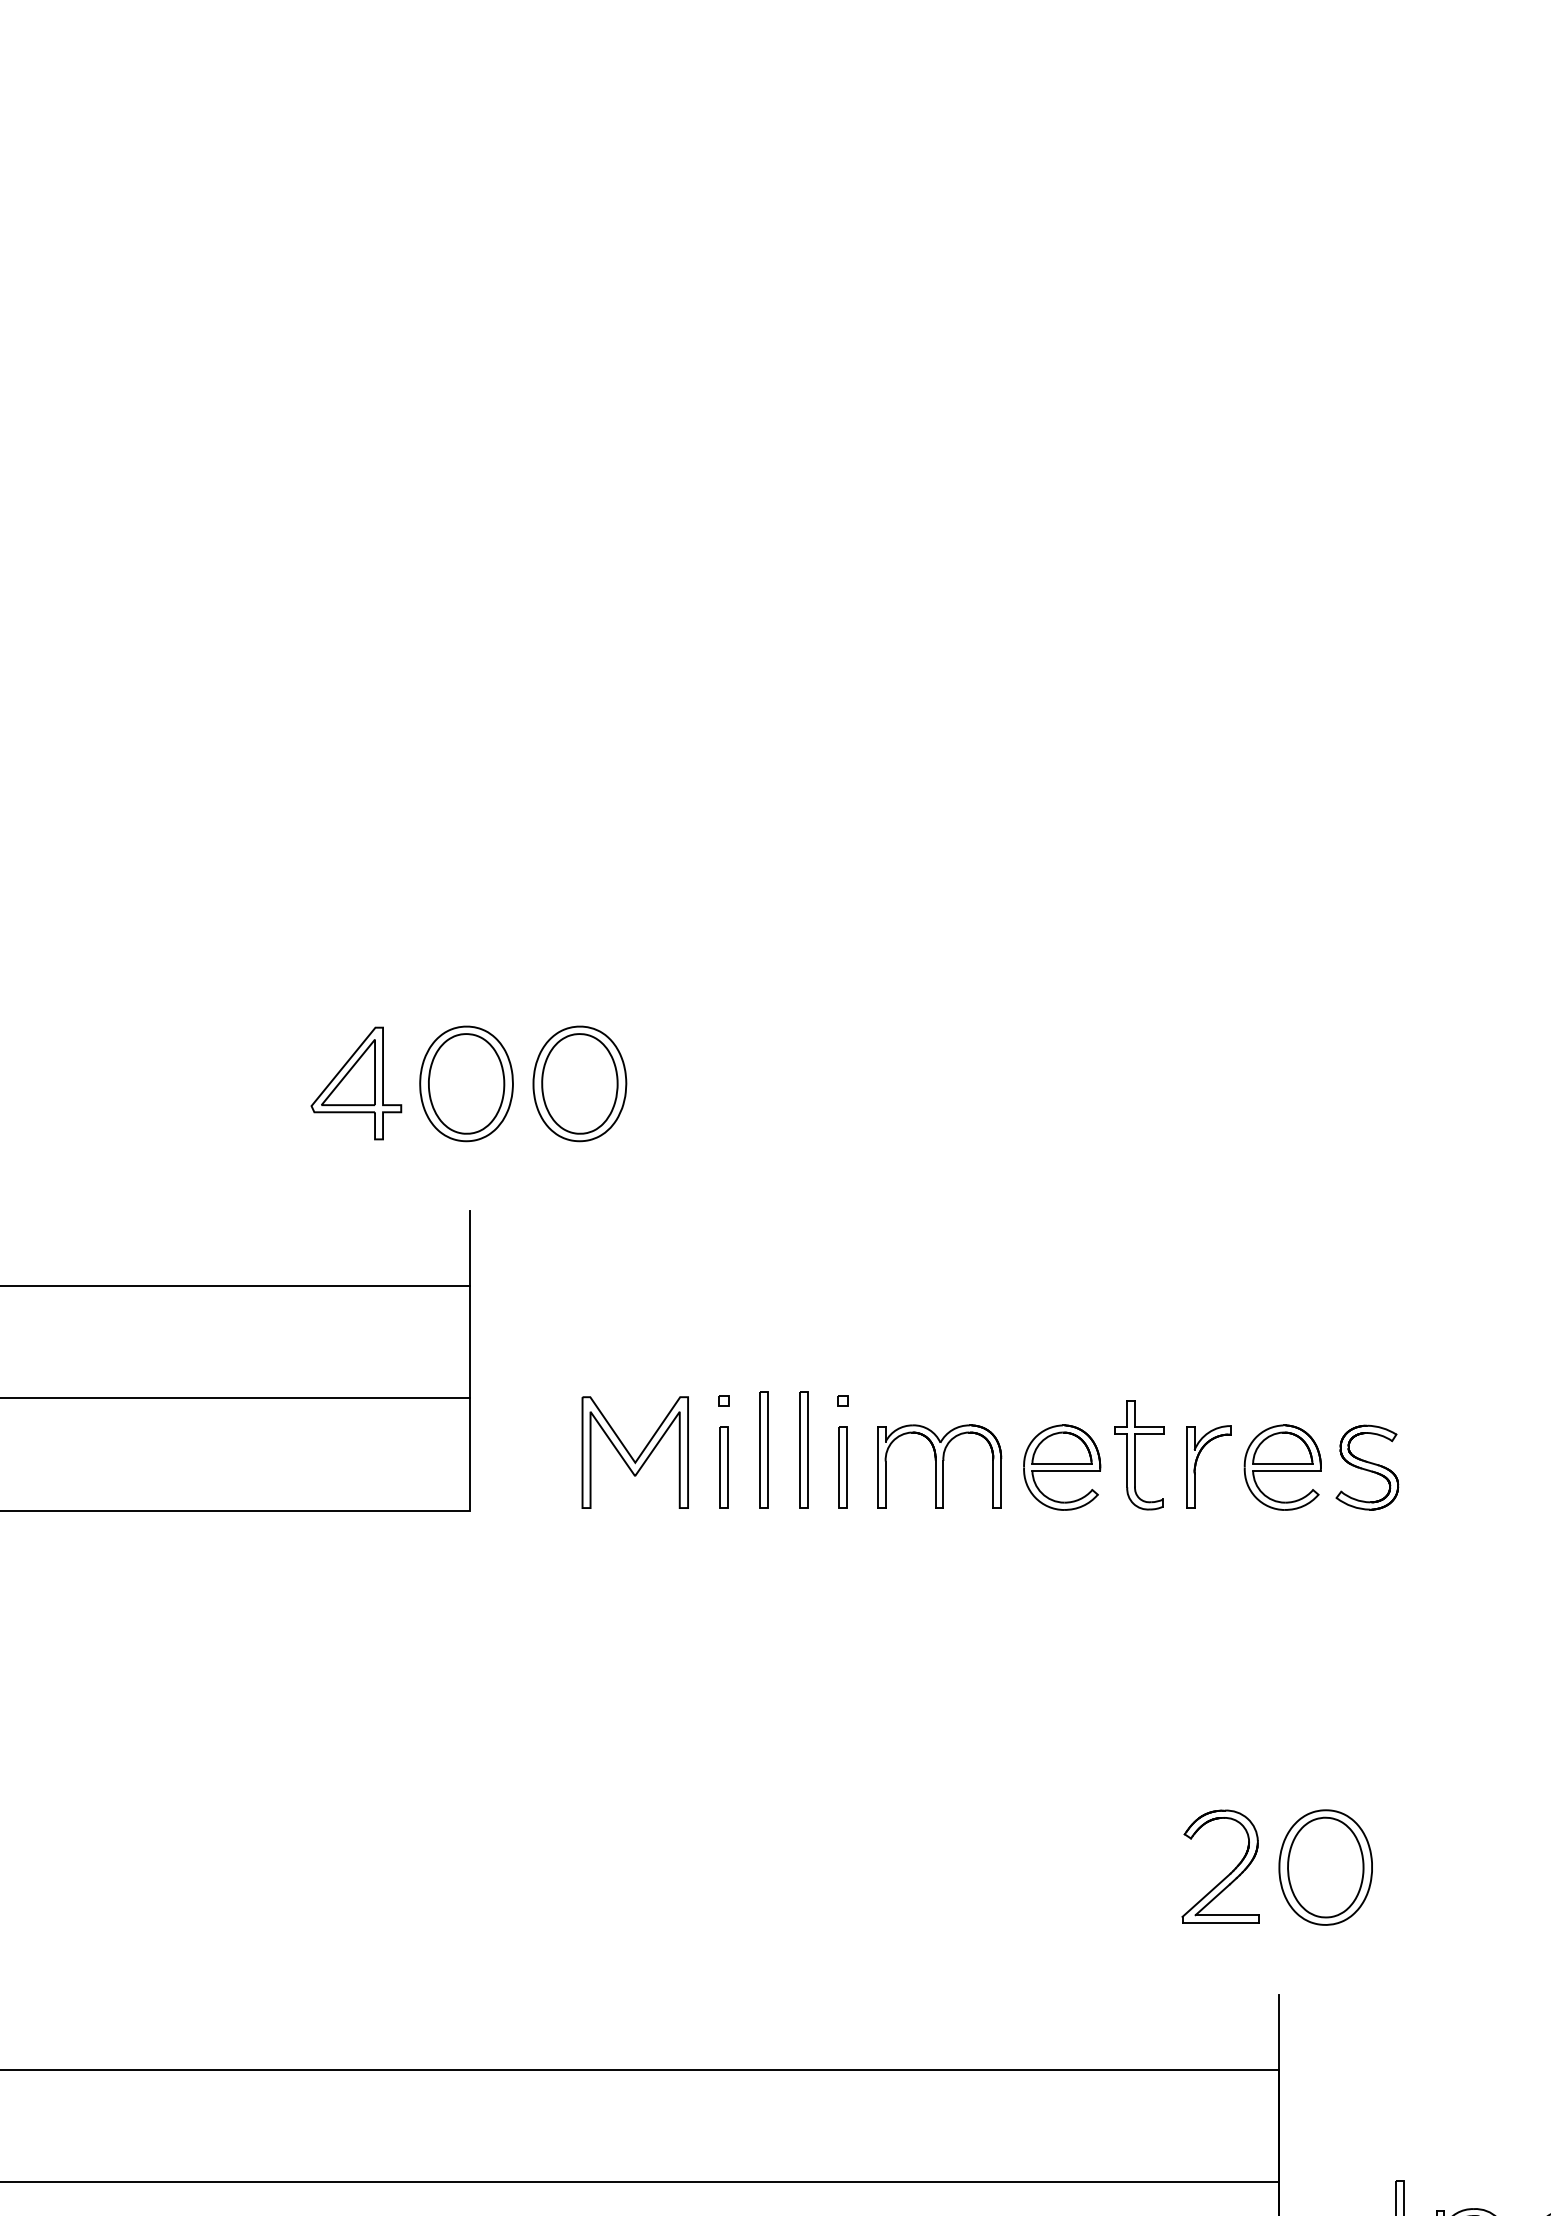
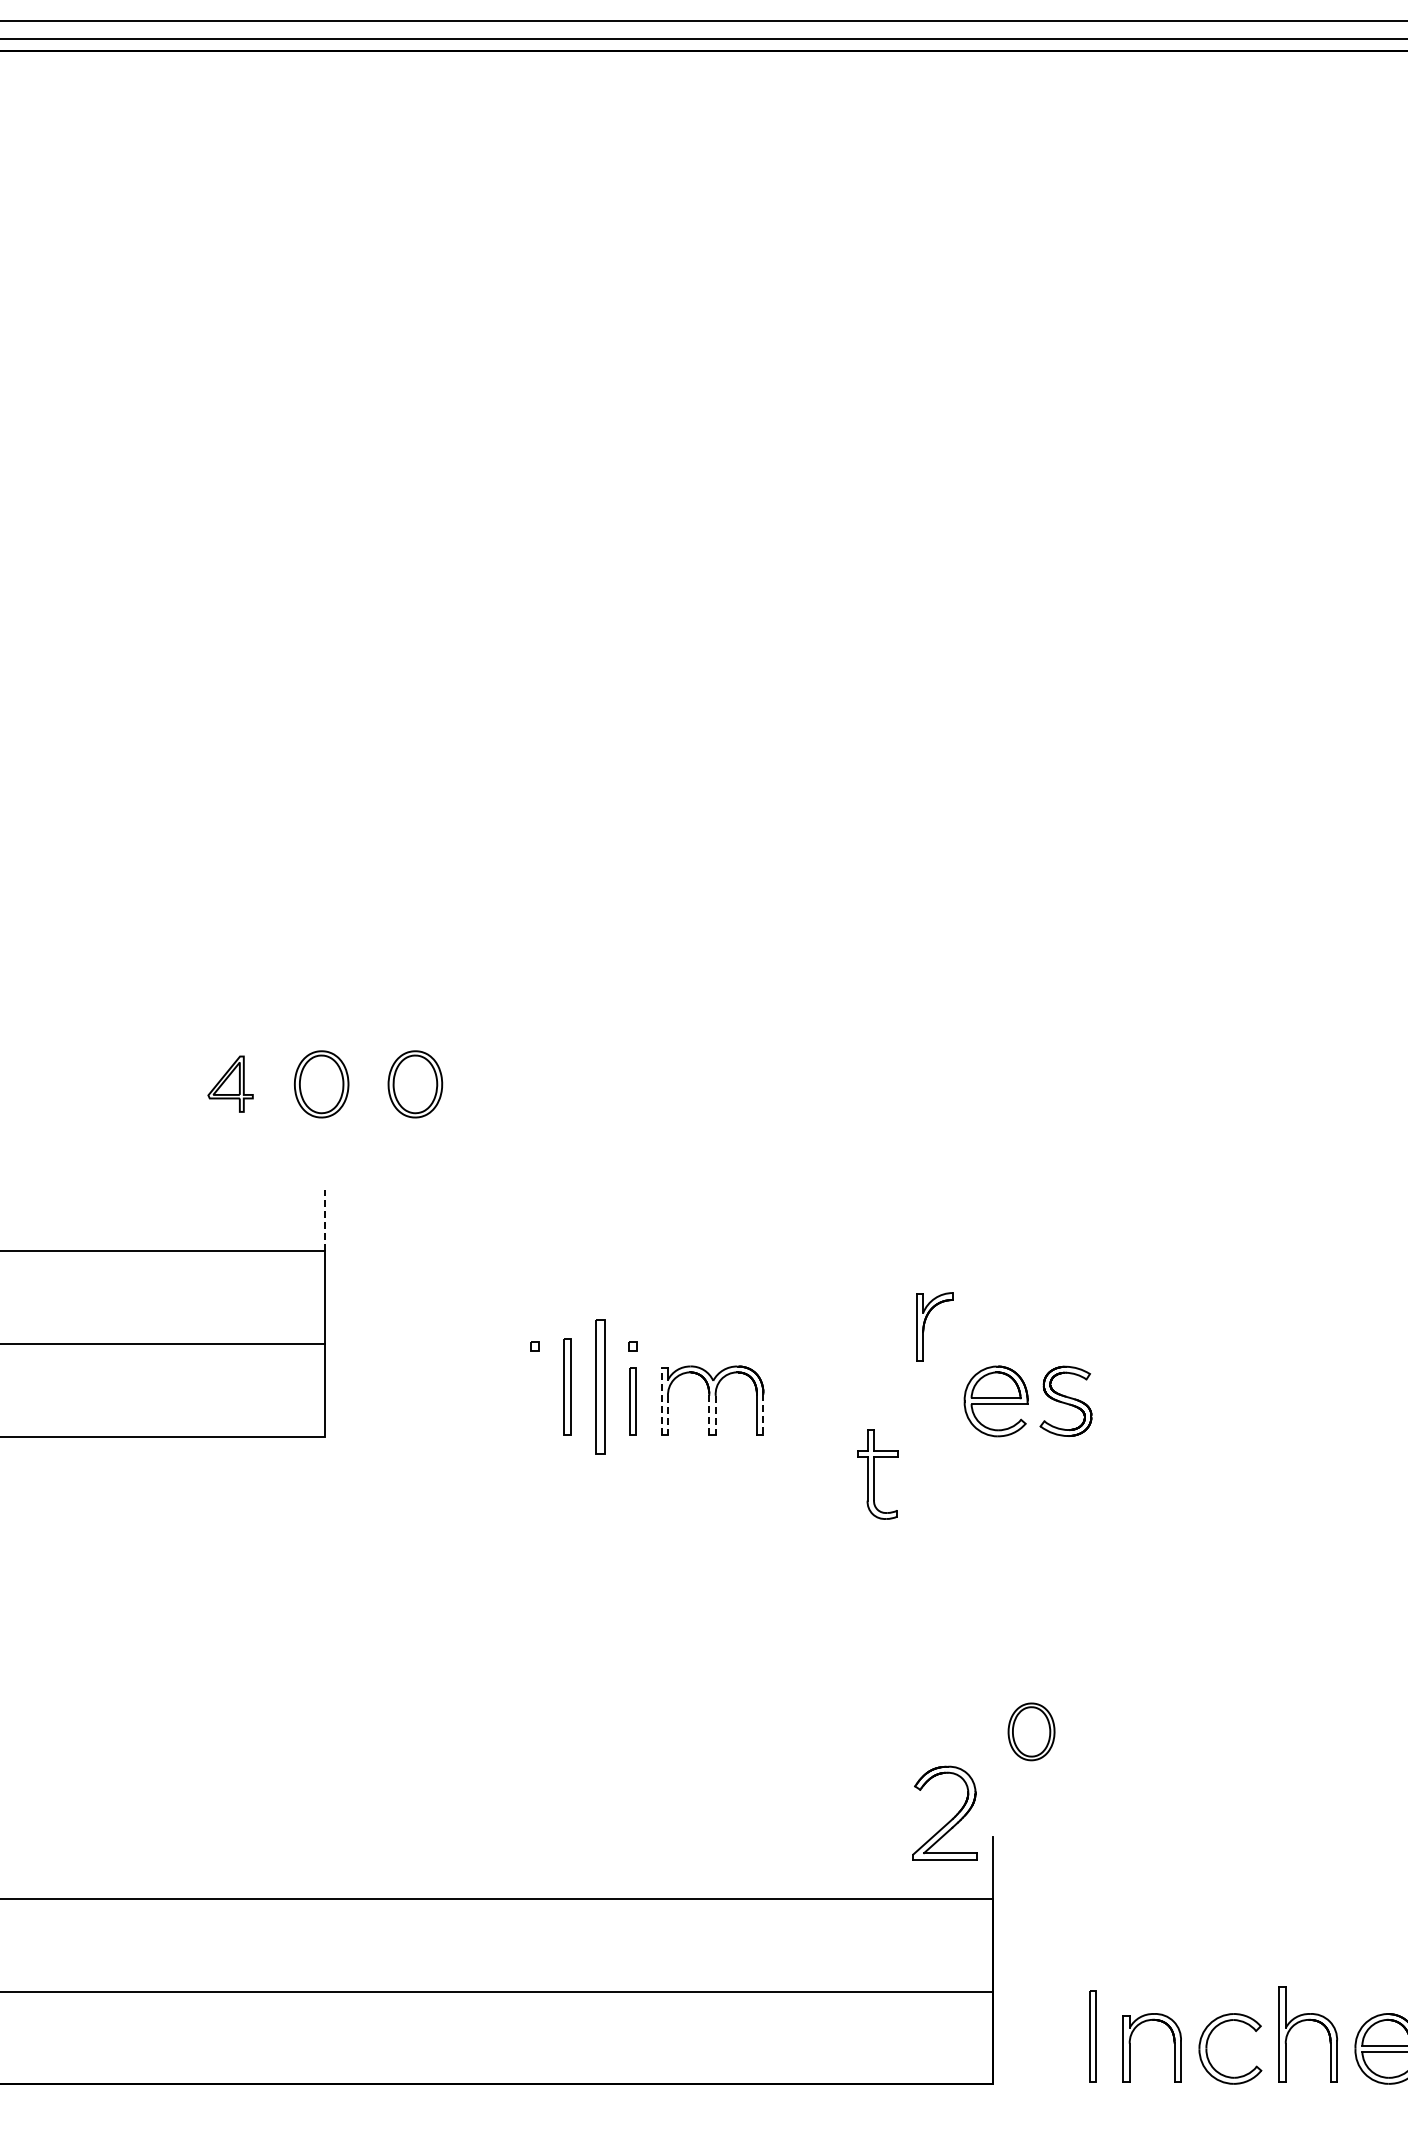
part: (356, 1084) -> (230, 1084), size x0.6
part: (466, 1084) -> (321, 1084), size x0.7
part: (580, 1084) -> (415, 1084), size x0.7
line: (469, 1248) -> (324, 1220), solid -> dashed
part: (802, 1449) -> (599, 1386), size x1.4
part: (634, 1452) -> (460, 1388), removed
part: (1139, 1455) -> (877, 1474), moved
part: (1197, 1462) -> (925, 1323), moved
line: (877, 1466) -> (661, 1400), solid -> dashed
part: (724, 1467) -> (534, 1401), removed
part: (1061, 1467) -> (813, 1401), removed
line: (935, 1483) -> (709, 1414), solid -> dashed
line: (1001, 1483) -> (763, 1414), solid -> dashed
line: (943, 1484) -> (715, 1415), solid -> dashed
line: (886, 1485) -> (668, 1416), solid -> dashed
part: (1325, 1867) -> (1031, 1731), size x0.6
part: (1228, 1873) -> (951, 1818), moved

